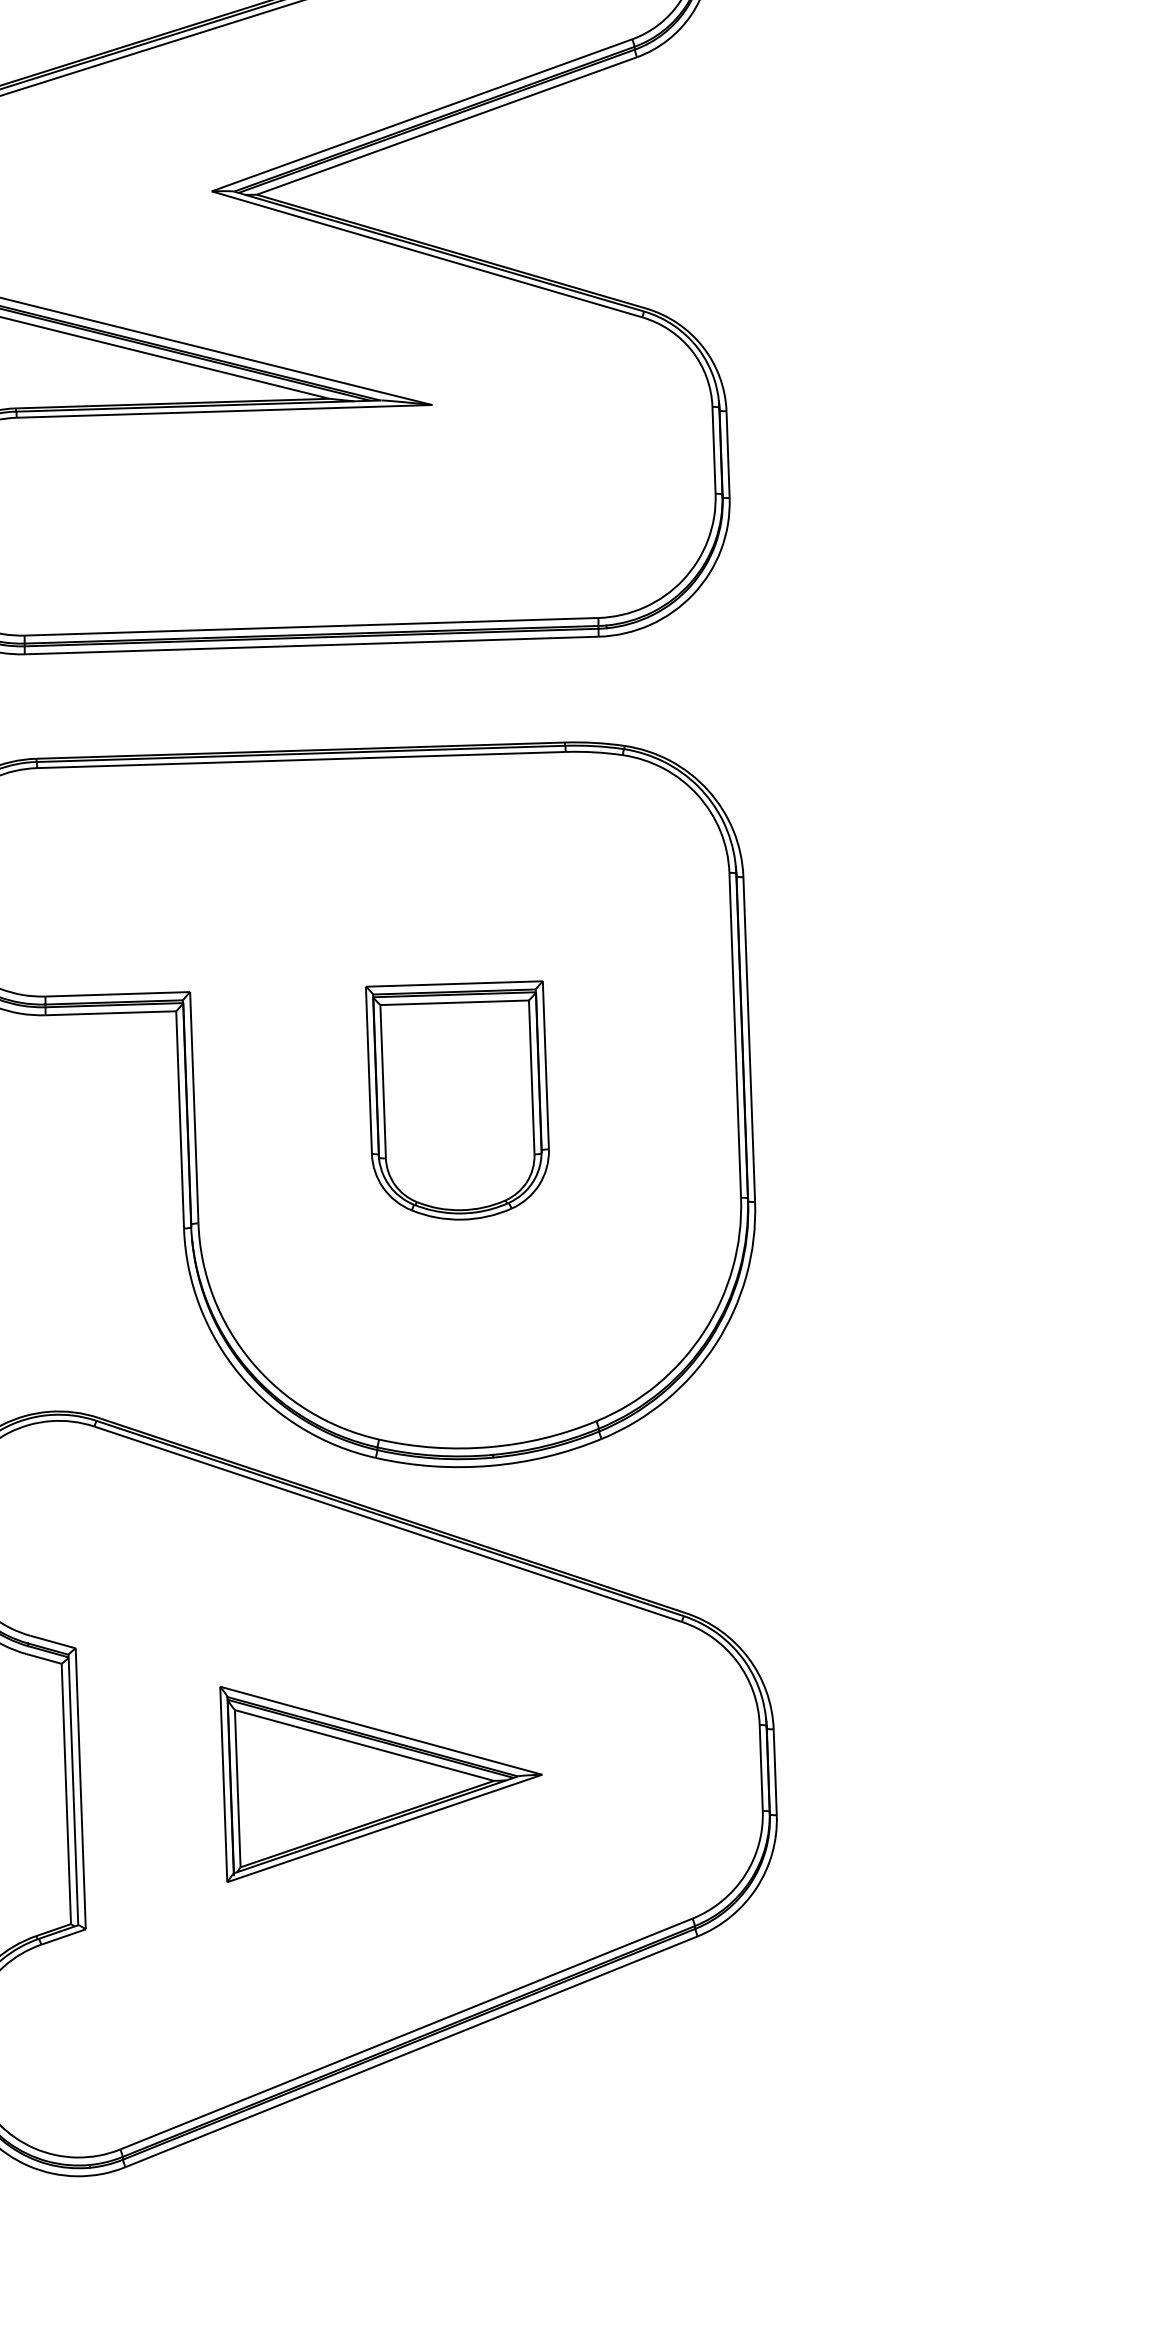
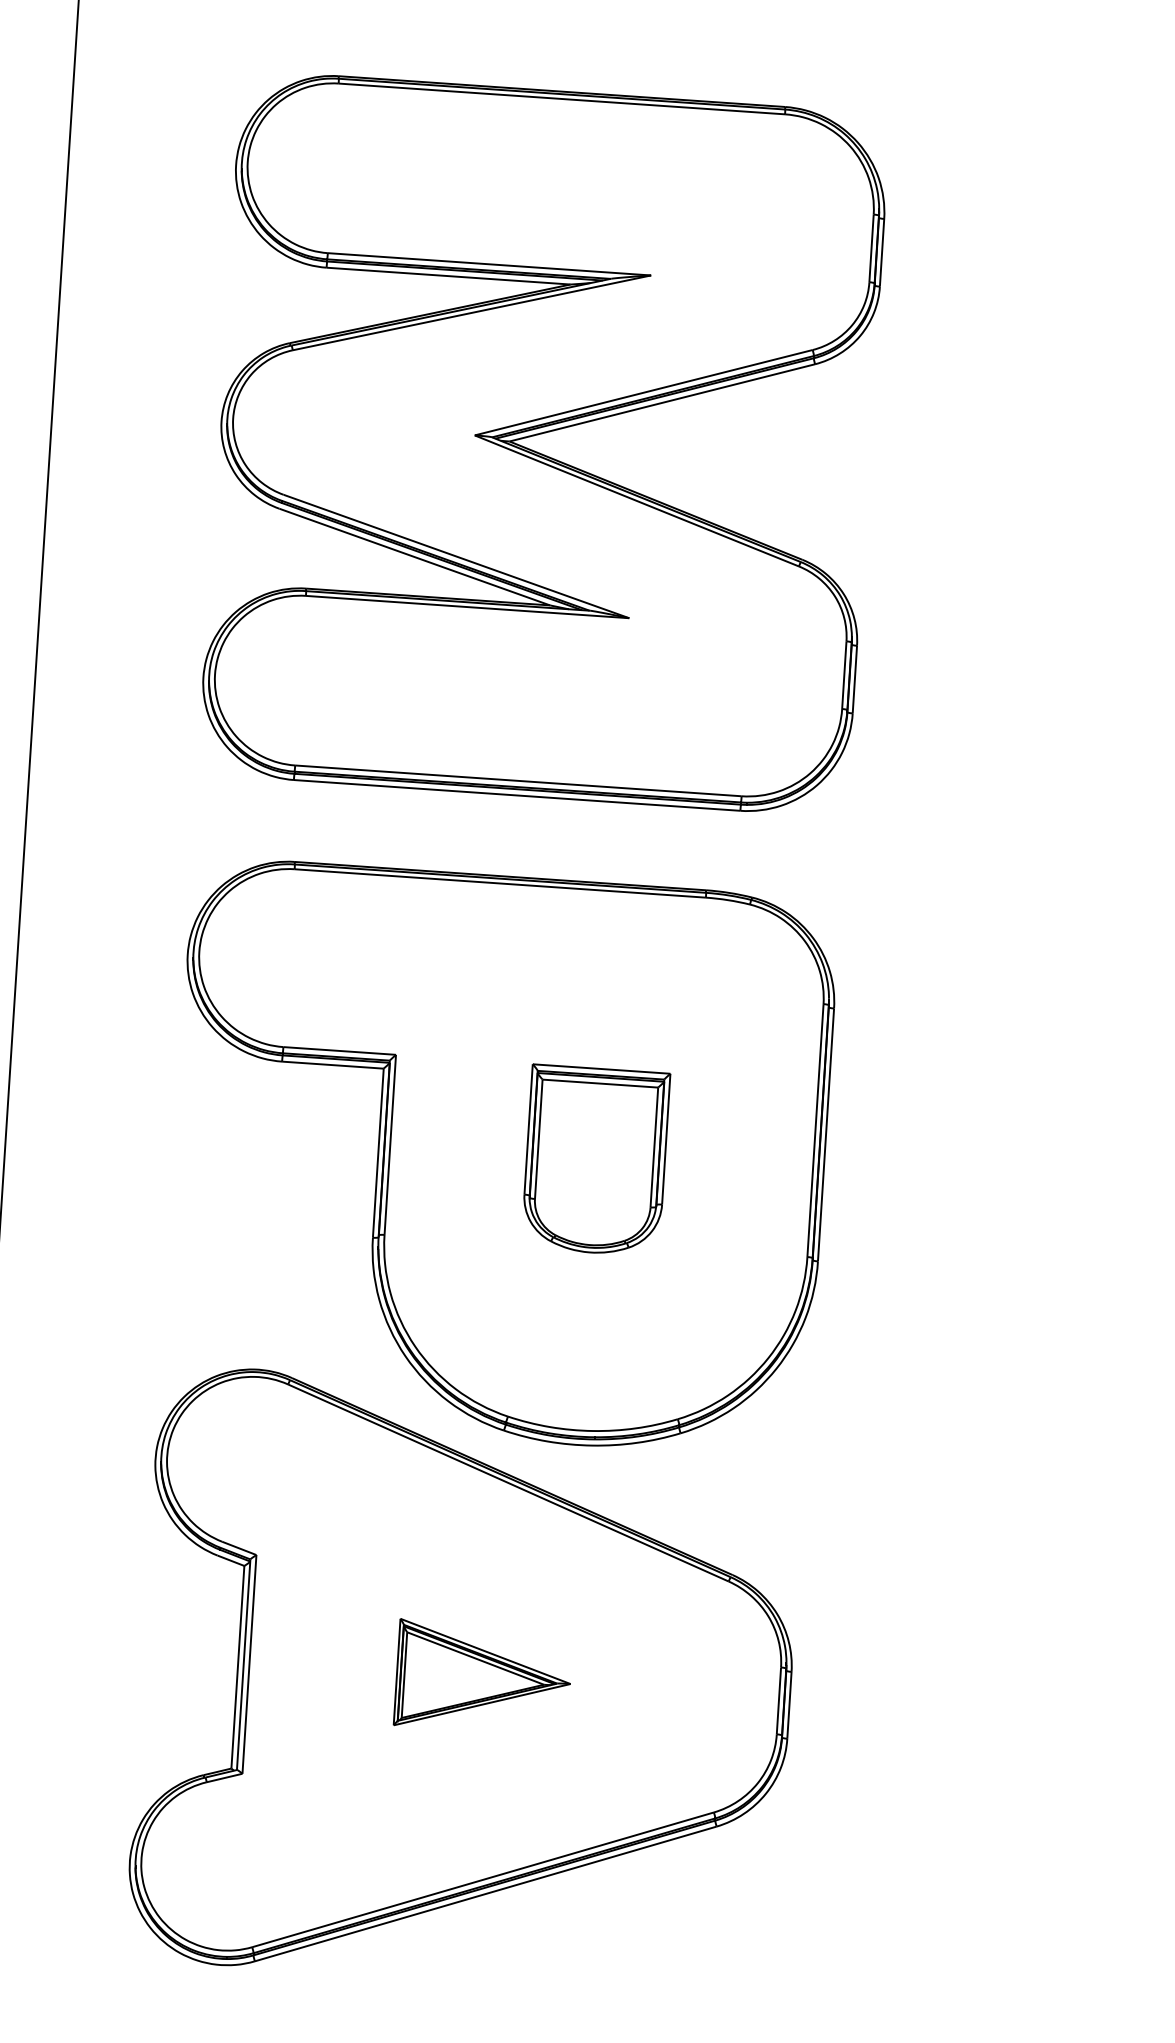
part: (377, 1768) -> (481, 1671), size x0.7

